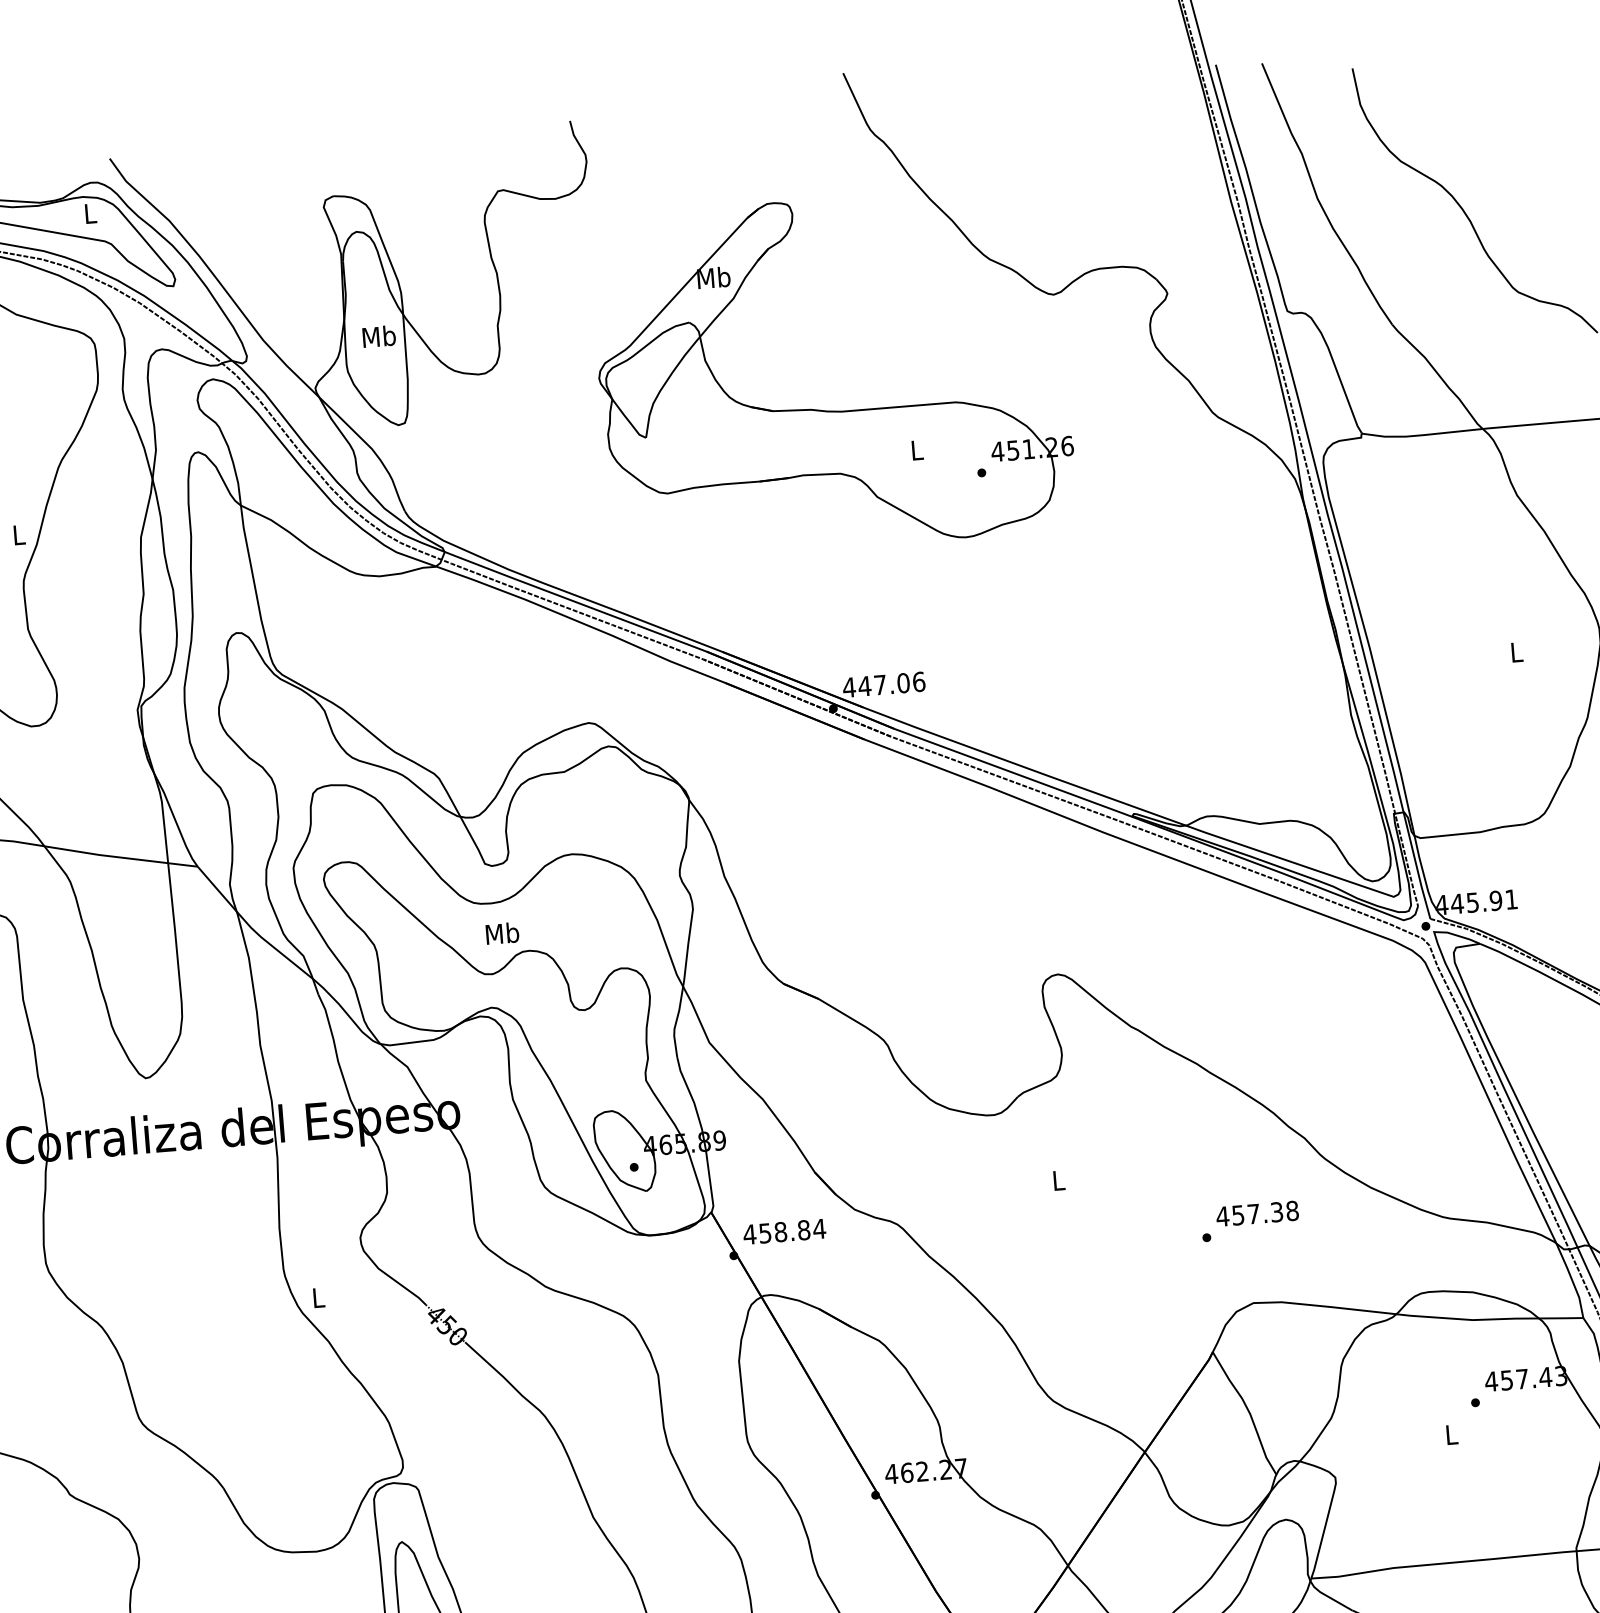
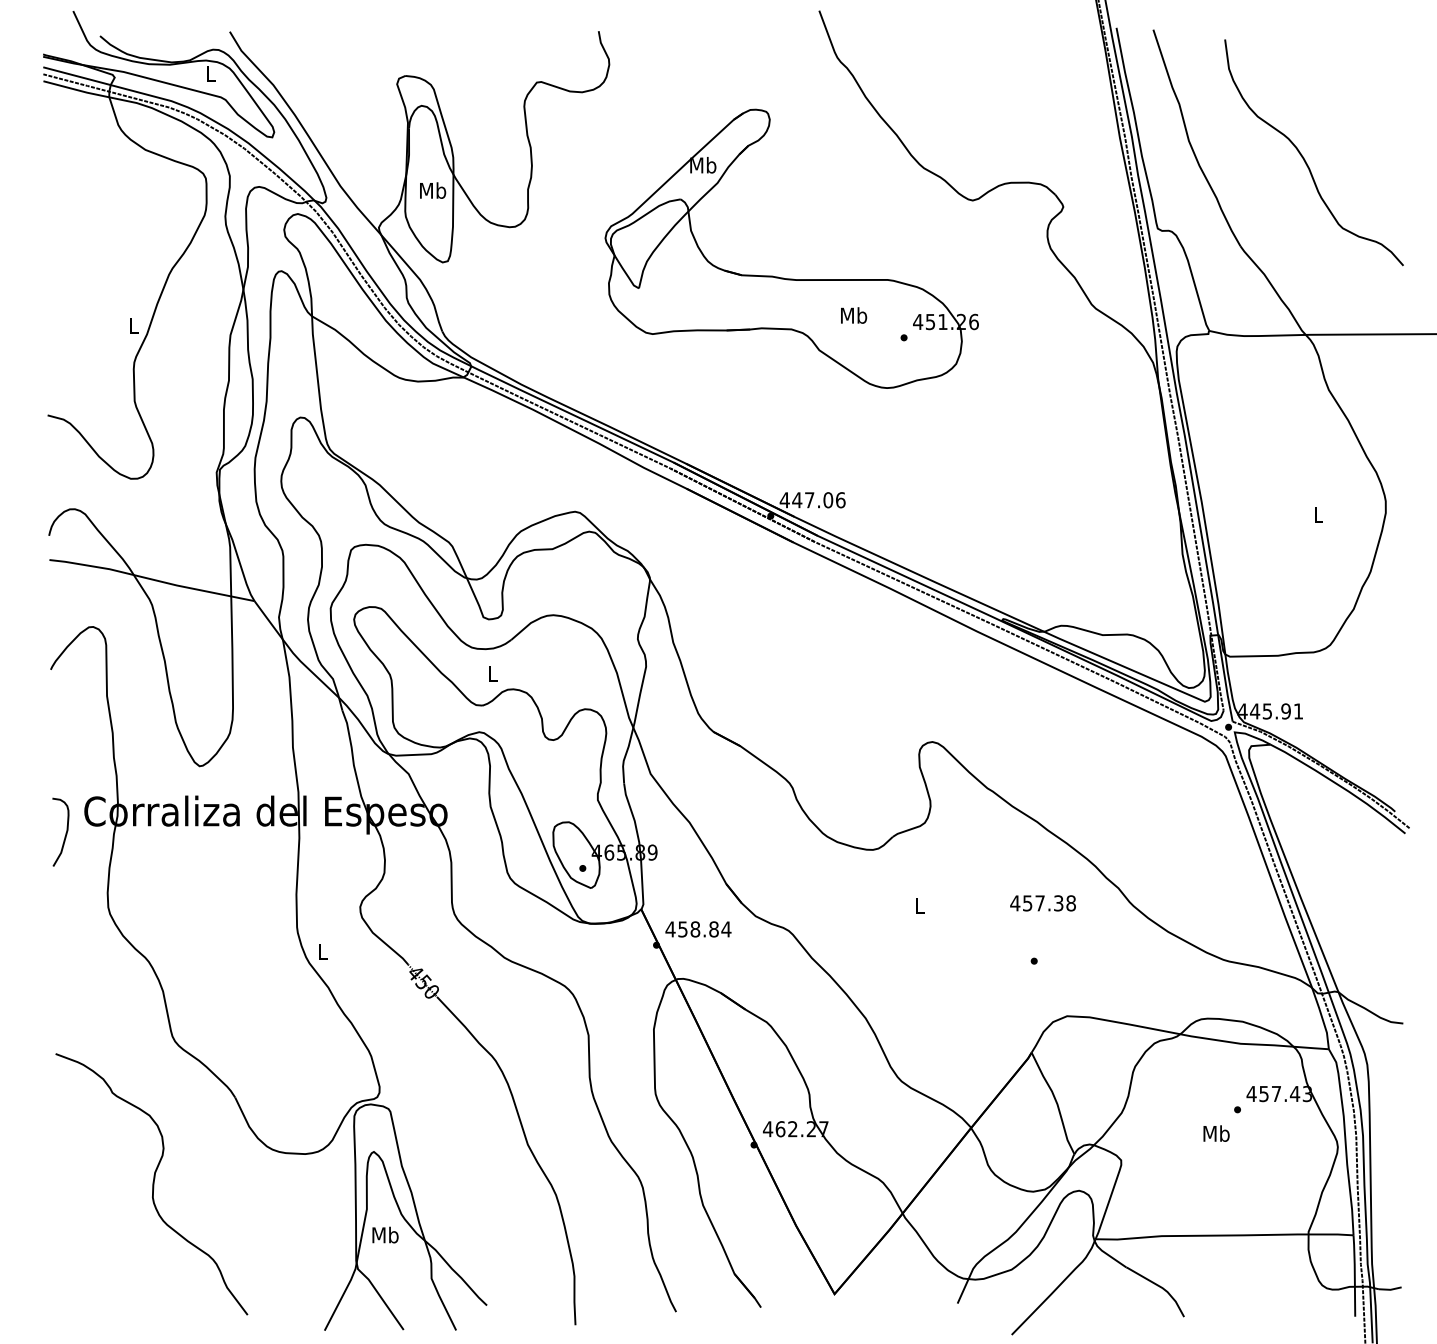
text: (917, 450) -> (854, 315), L -> Mb
text: (503, 933) -> (493, 673), Mb -> L
text: (1256, 1214) -> (1042, 903), moved
text: (1451, 1434) -> (1216, 1133), L -> Mb

